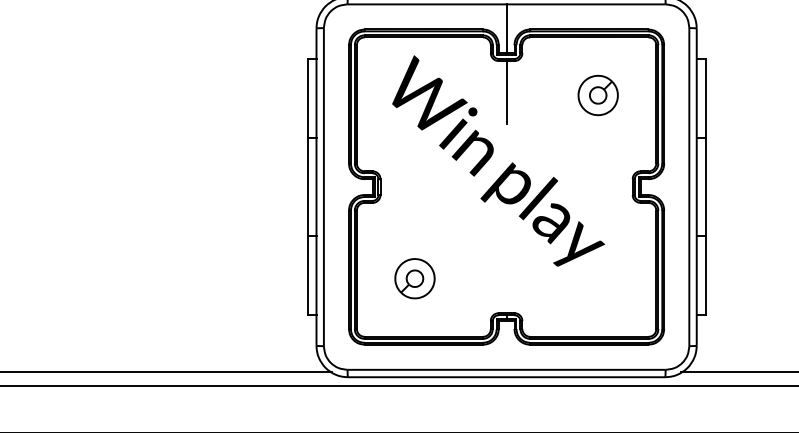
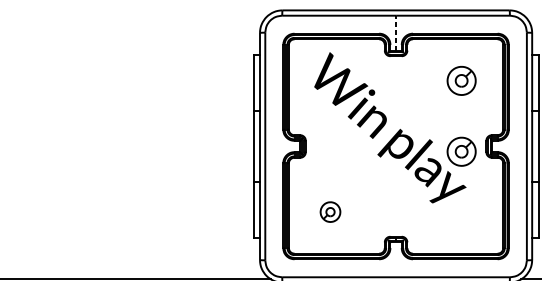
line: (506, 28) -> (396, 32), solid -> dashed
line: (506, 92) -> (396, 78), removed
part: (597, 194) -> (461, 151), added
part: (414, 278) -> (330, 211), size x0.7

